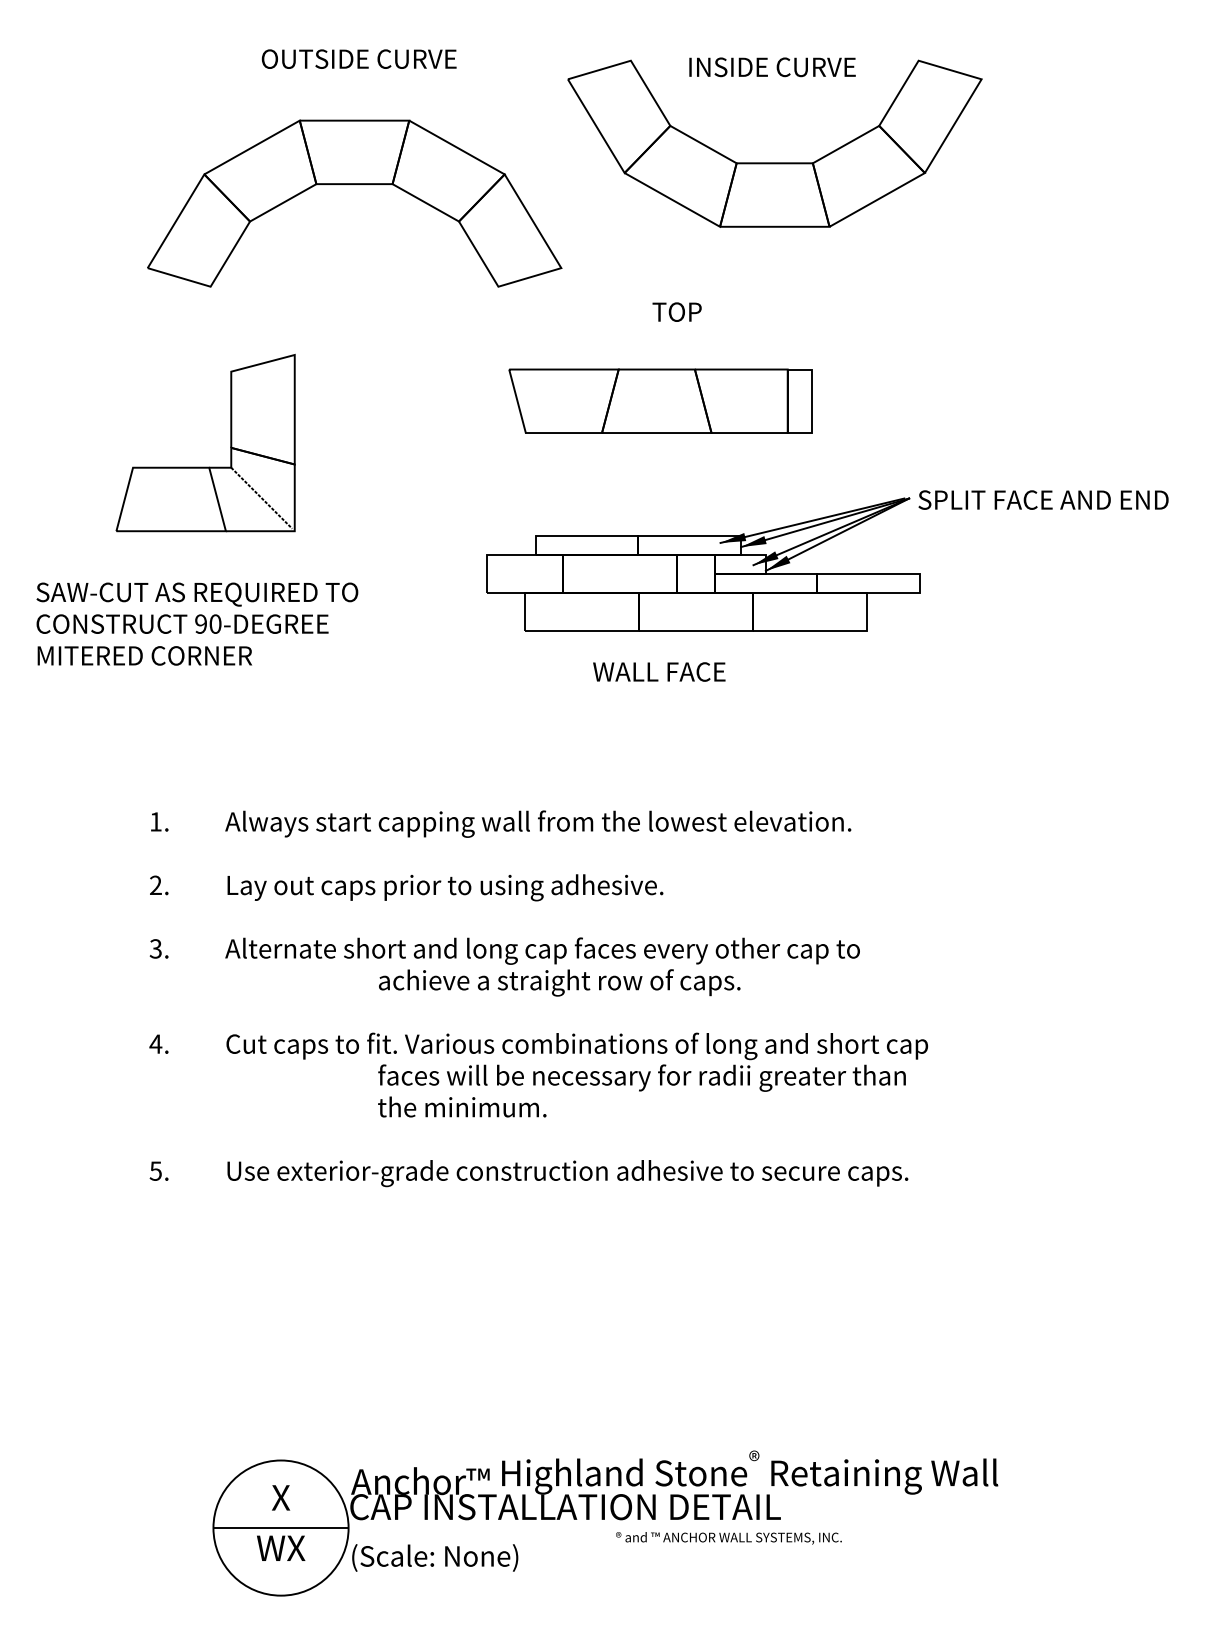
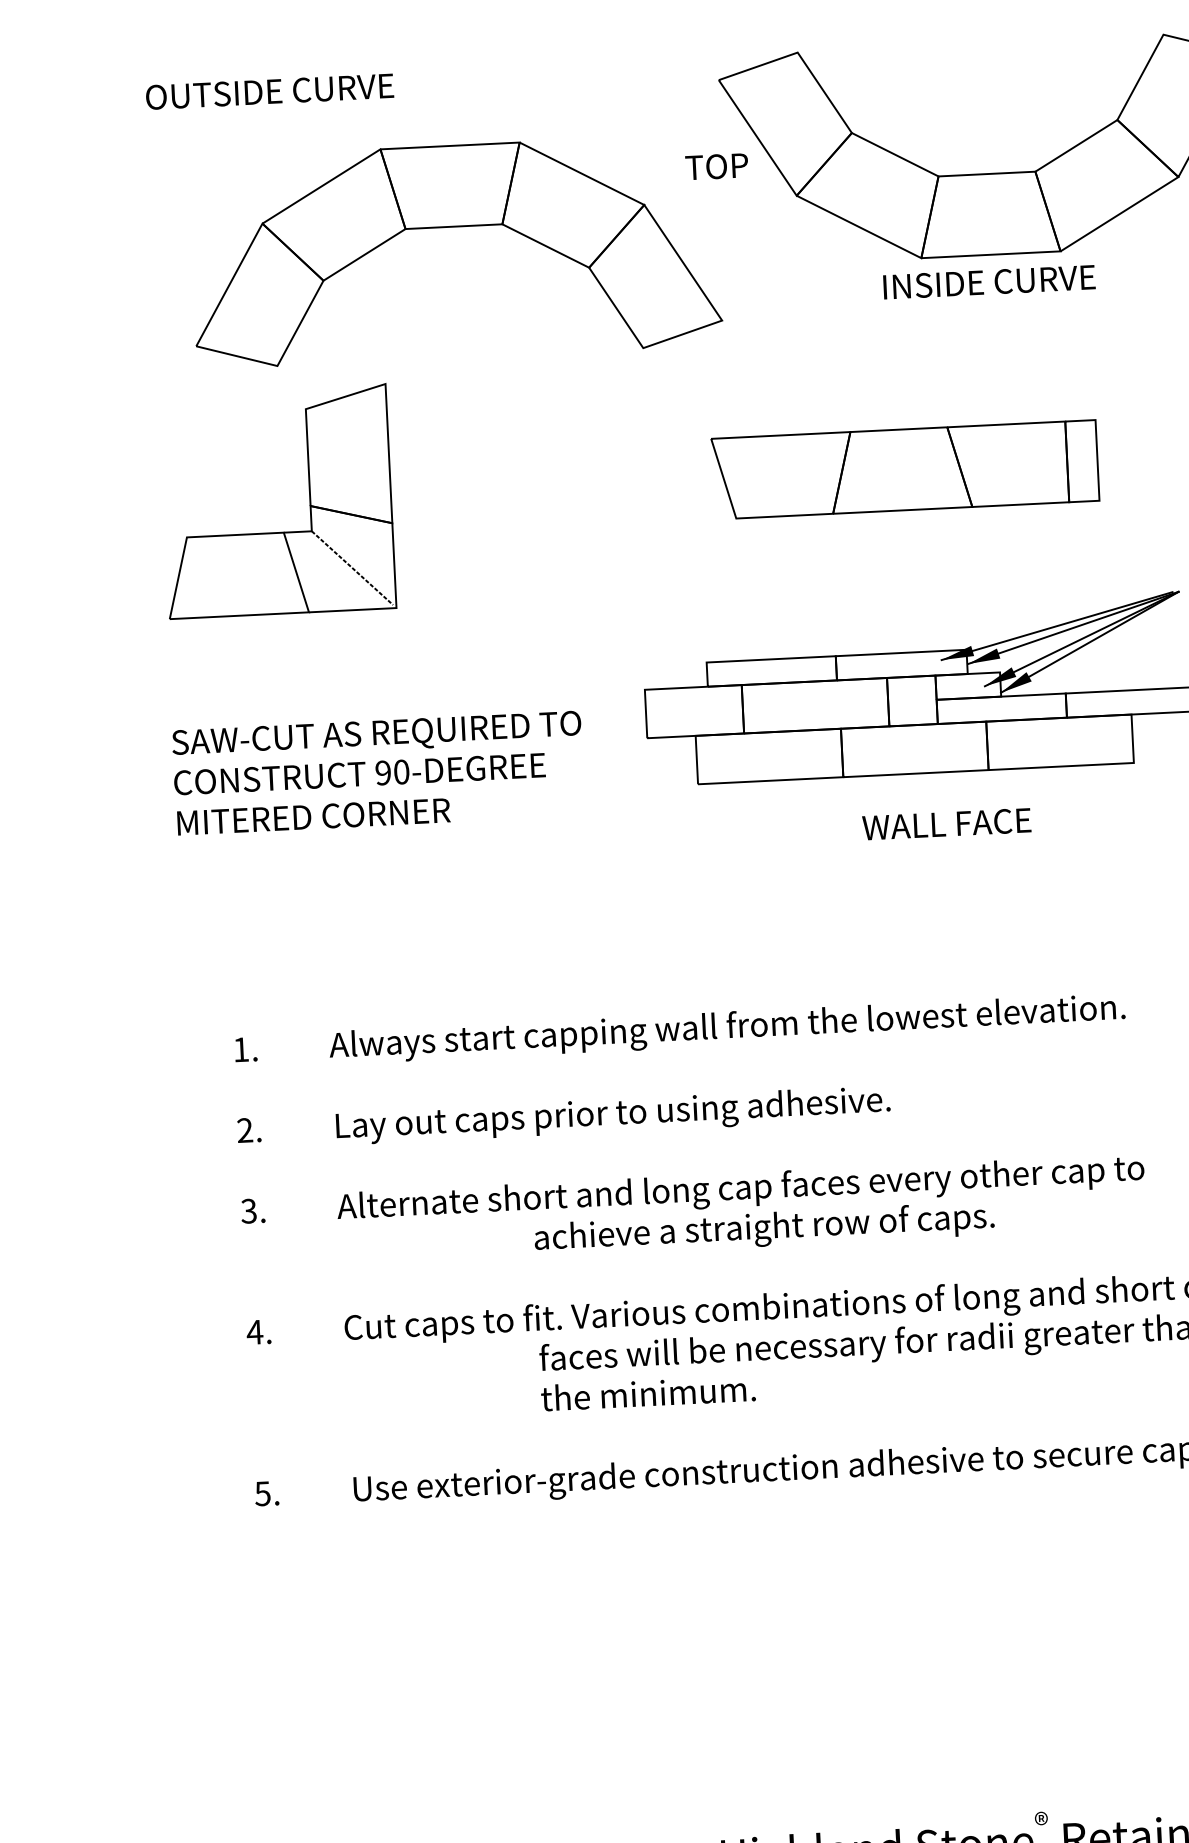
text: (358, 58) -> (268, 90), moved
text: (772, 67) -> (989, 282), moved
text: (676, 311) -> (716, 165), moved
part: (660, 400) -> (905, 468), moved
part: (205, 466) -> (278, 531), moved
text: (197, 623) -> (378, 772), moved
text: (659, 671) -> (947, 823), moved

